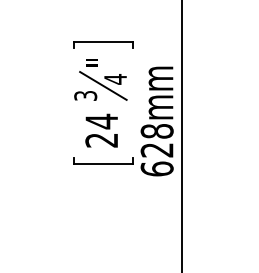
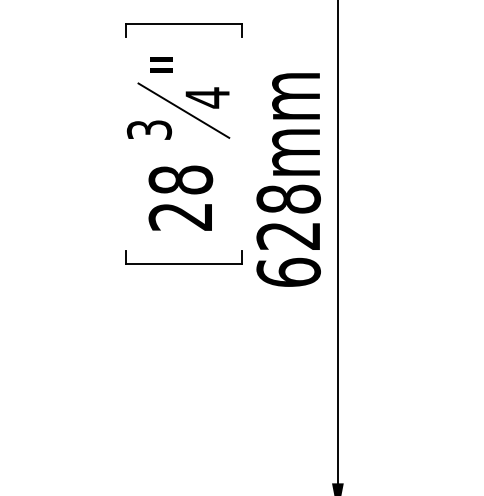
text: (101, 121) -> (180, 179), 24 -> 28

